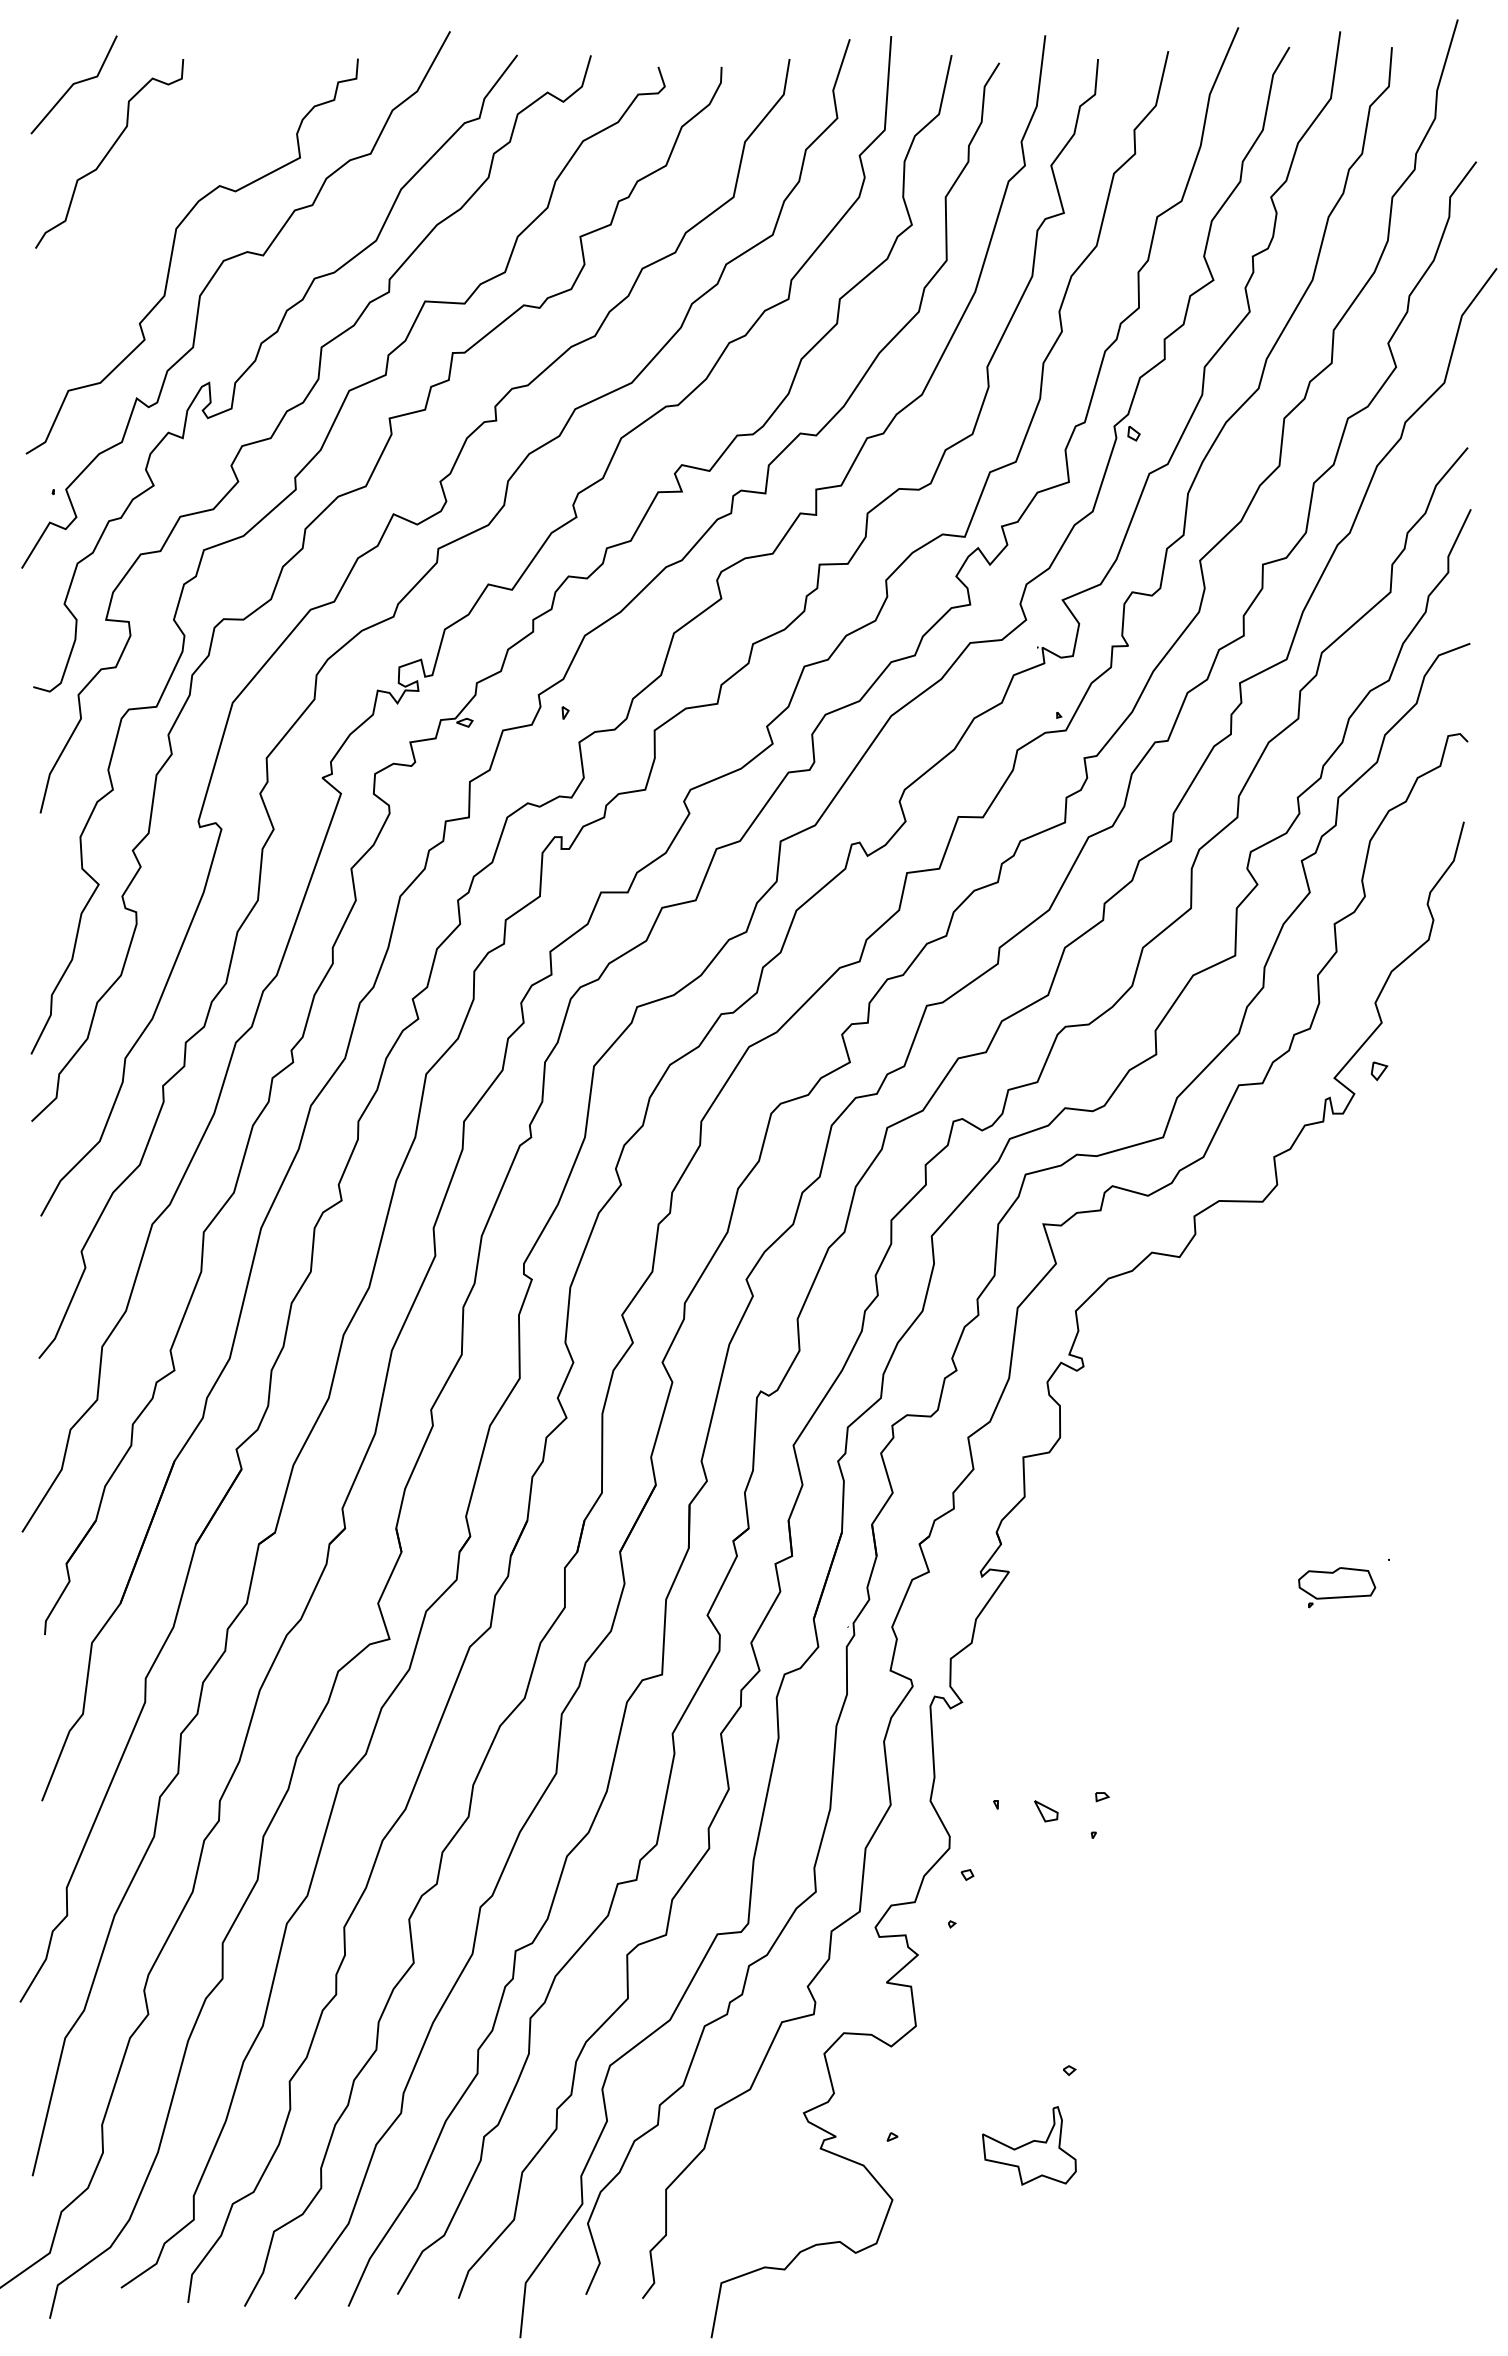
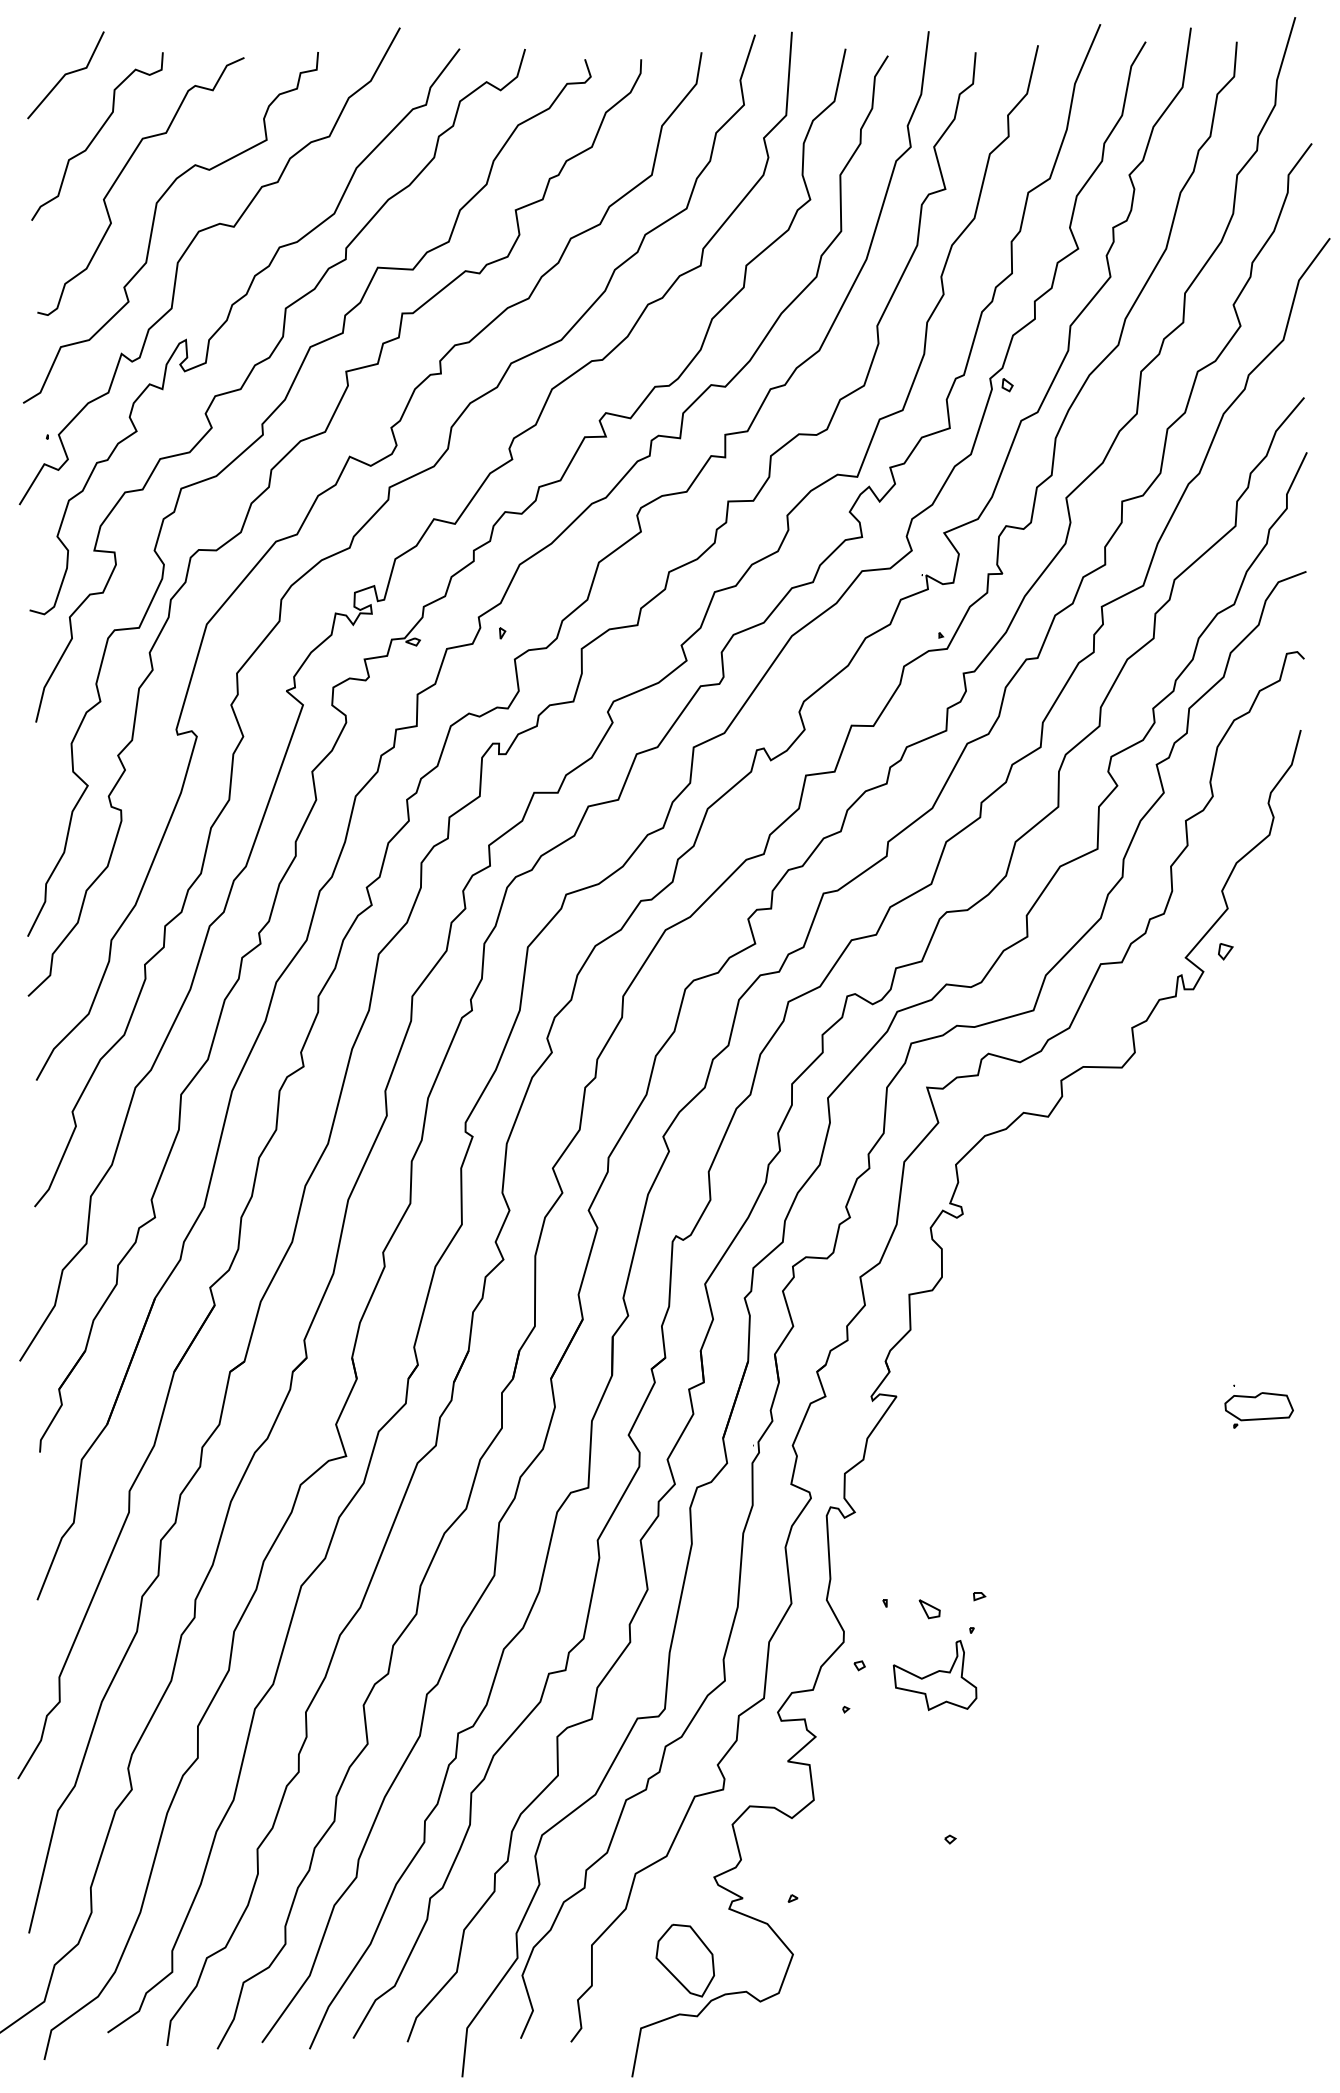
curve: (137, 194) -> (122, 172), added
part: (1337, 1587) -> (1259, 1410), moved
part: (1029, 2145) -> (935, 1675), moved
part: (770, 2206) -> (684, 1960), added

